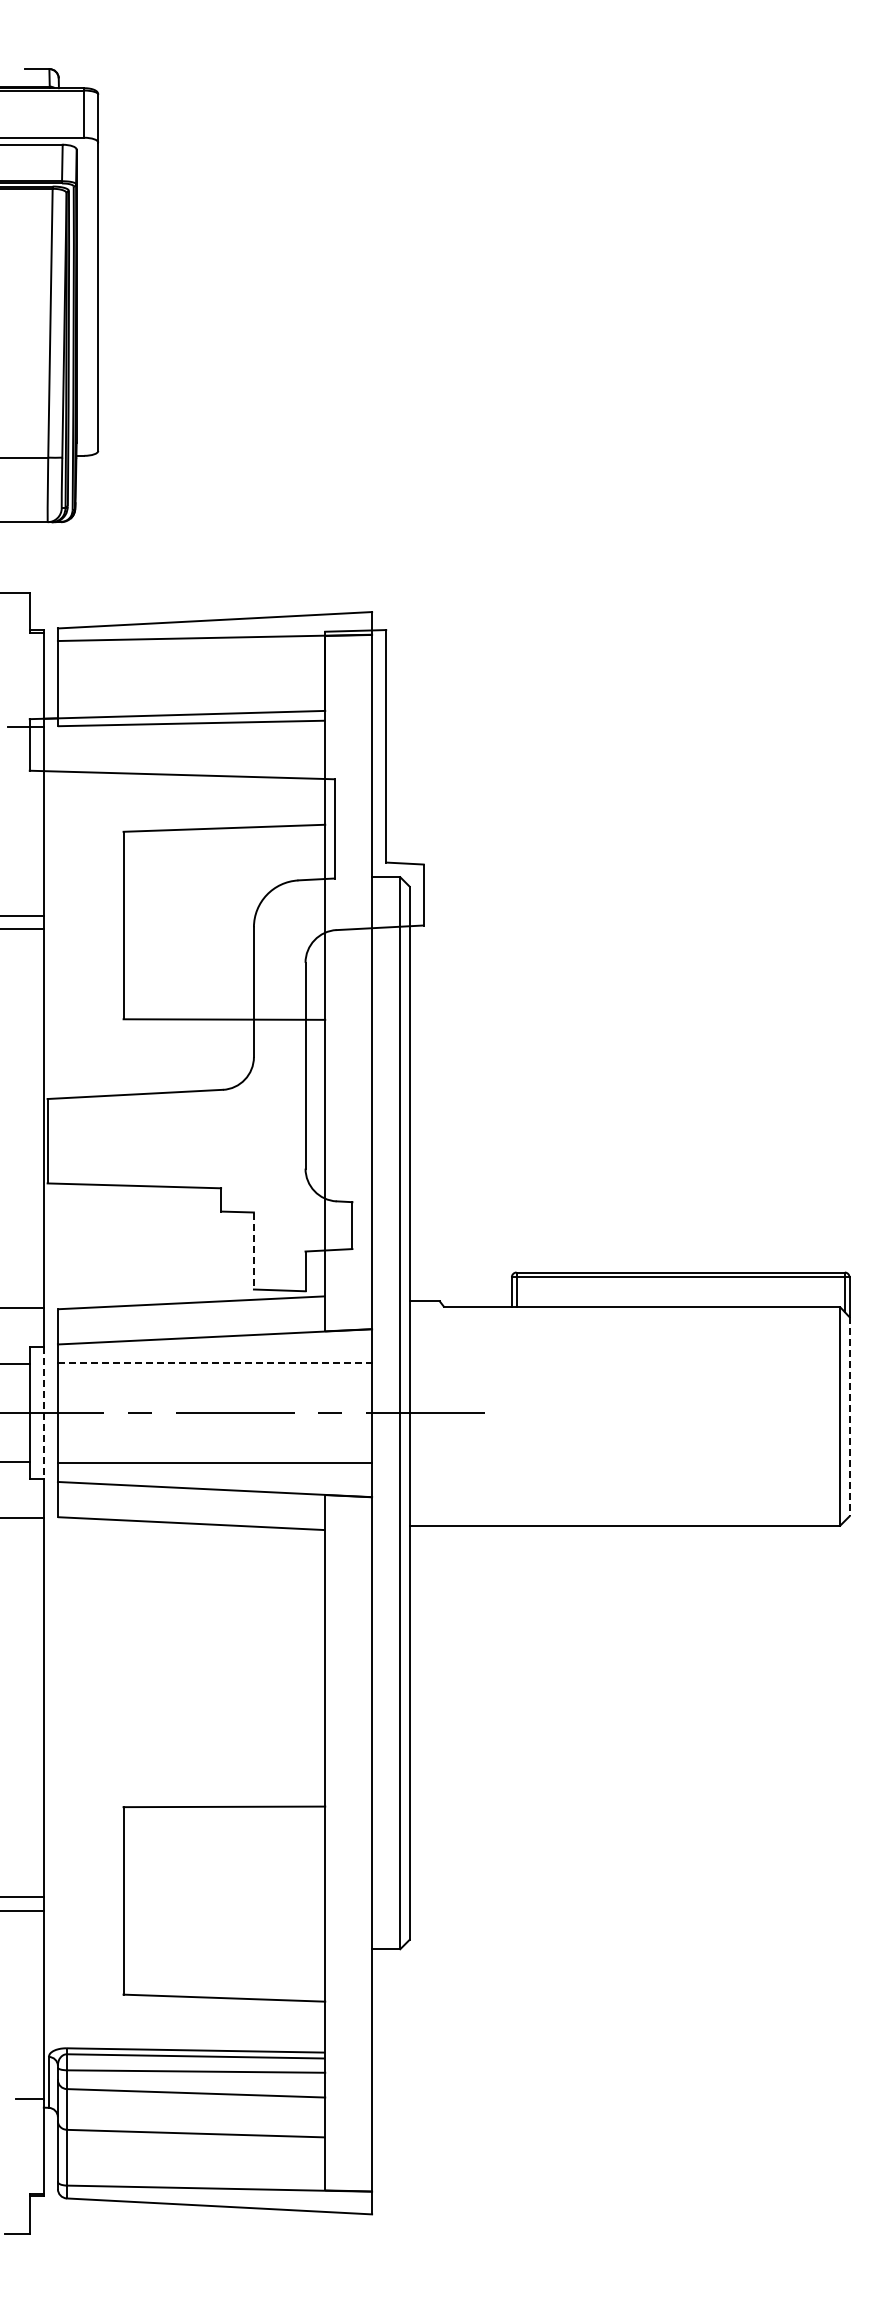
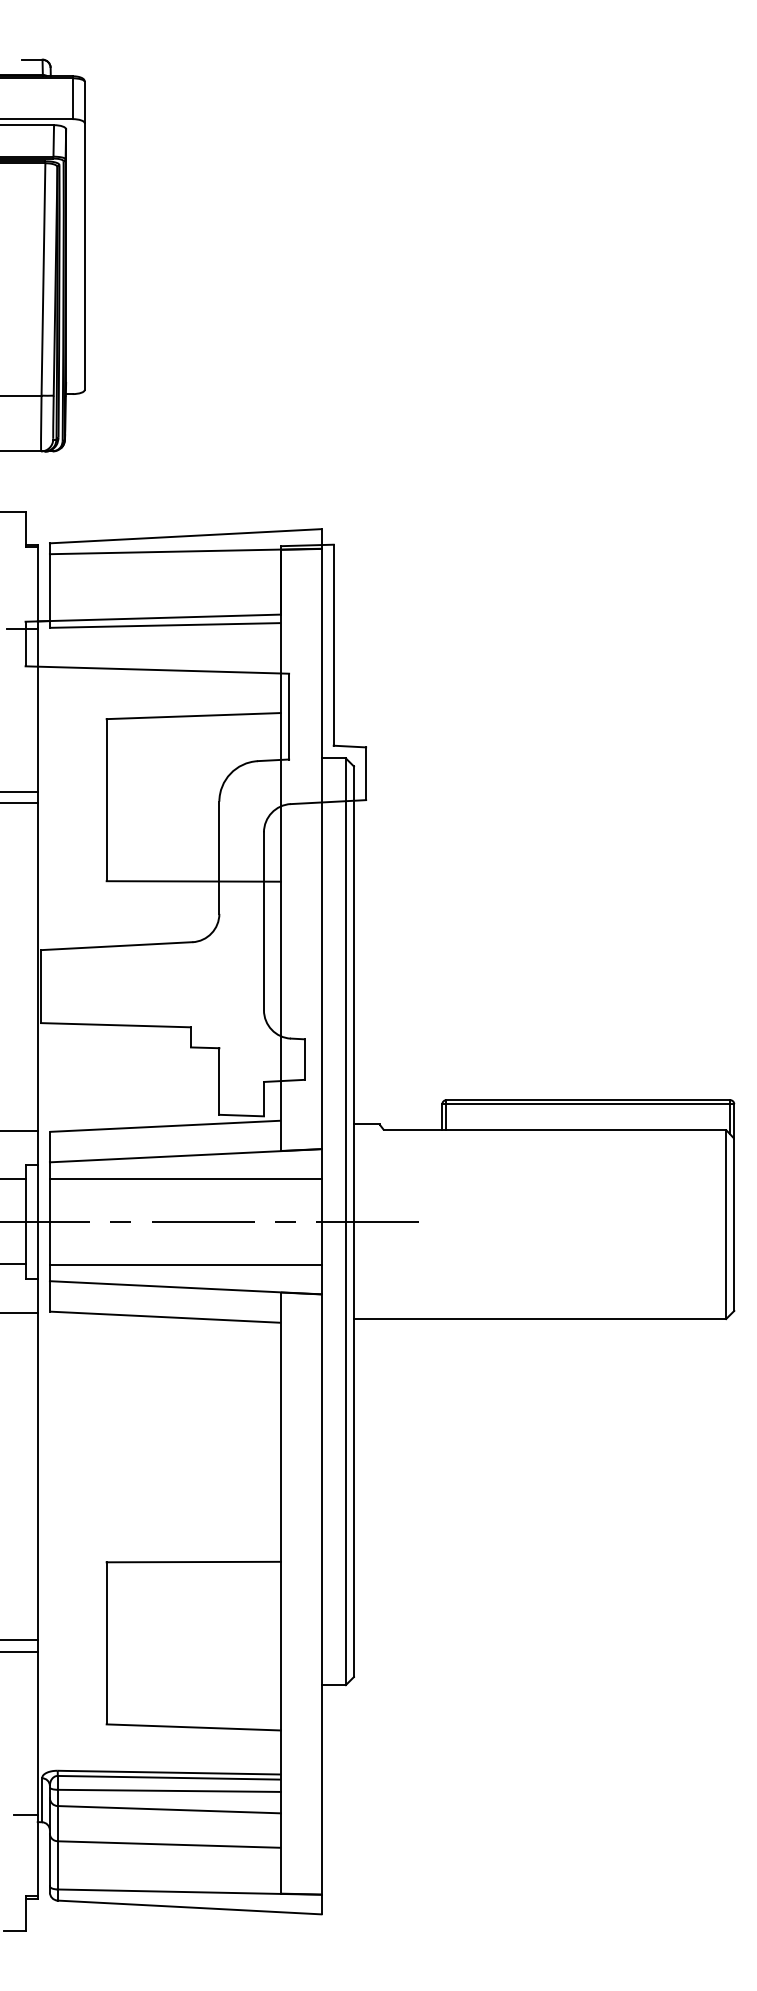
line: (253, 1251) -> (218, 1081), dashed -> solid
line: (215, 1363) -> (186, 1178), dashed -> solid
line: (43, 1413) -> (37, 1221), dashed -> solid
line: (849, 1416) -> (734, 1224), dashed -> solid

